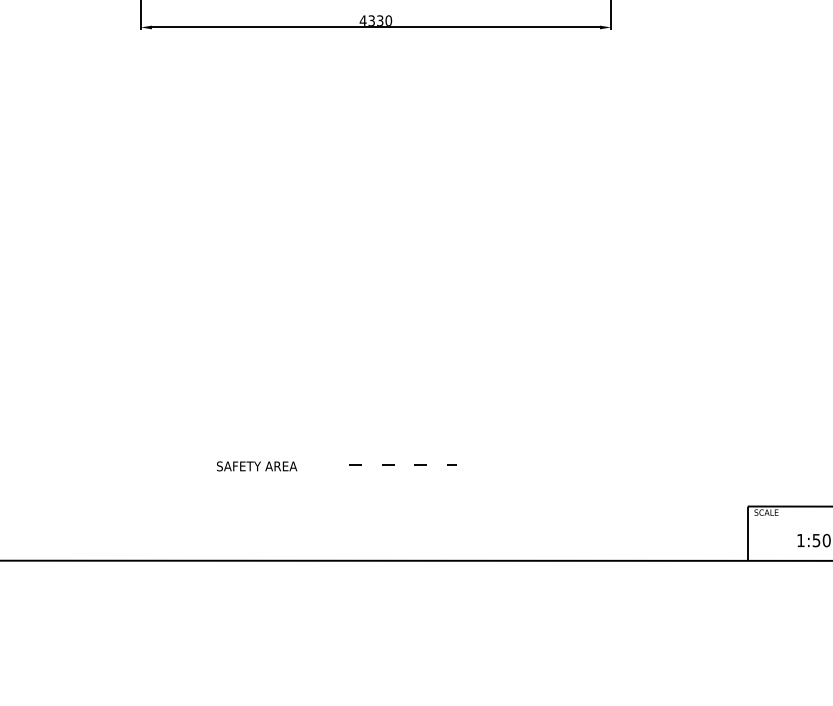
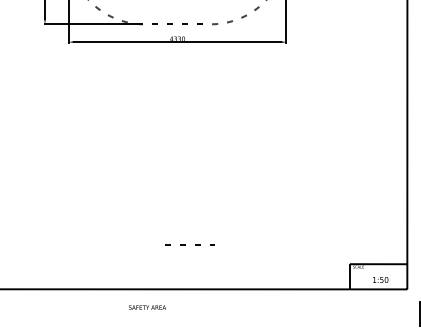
text: (257, 466) -> (147, 307), moved

